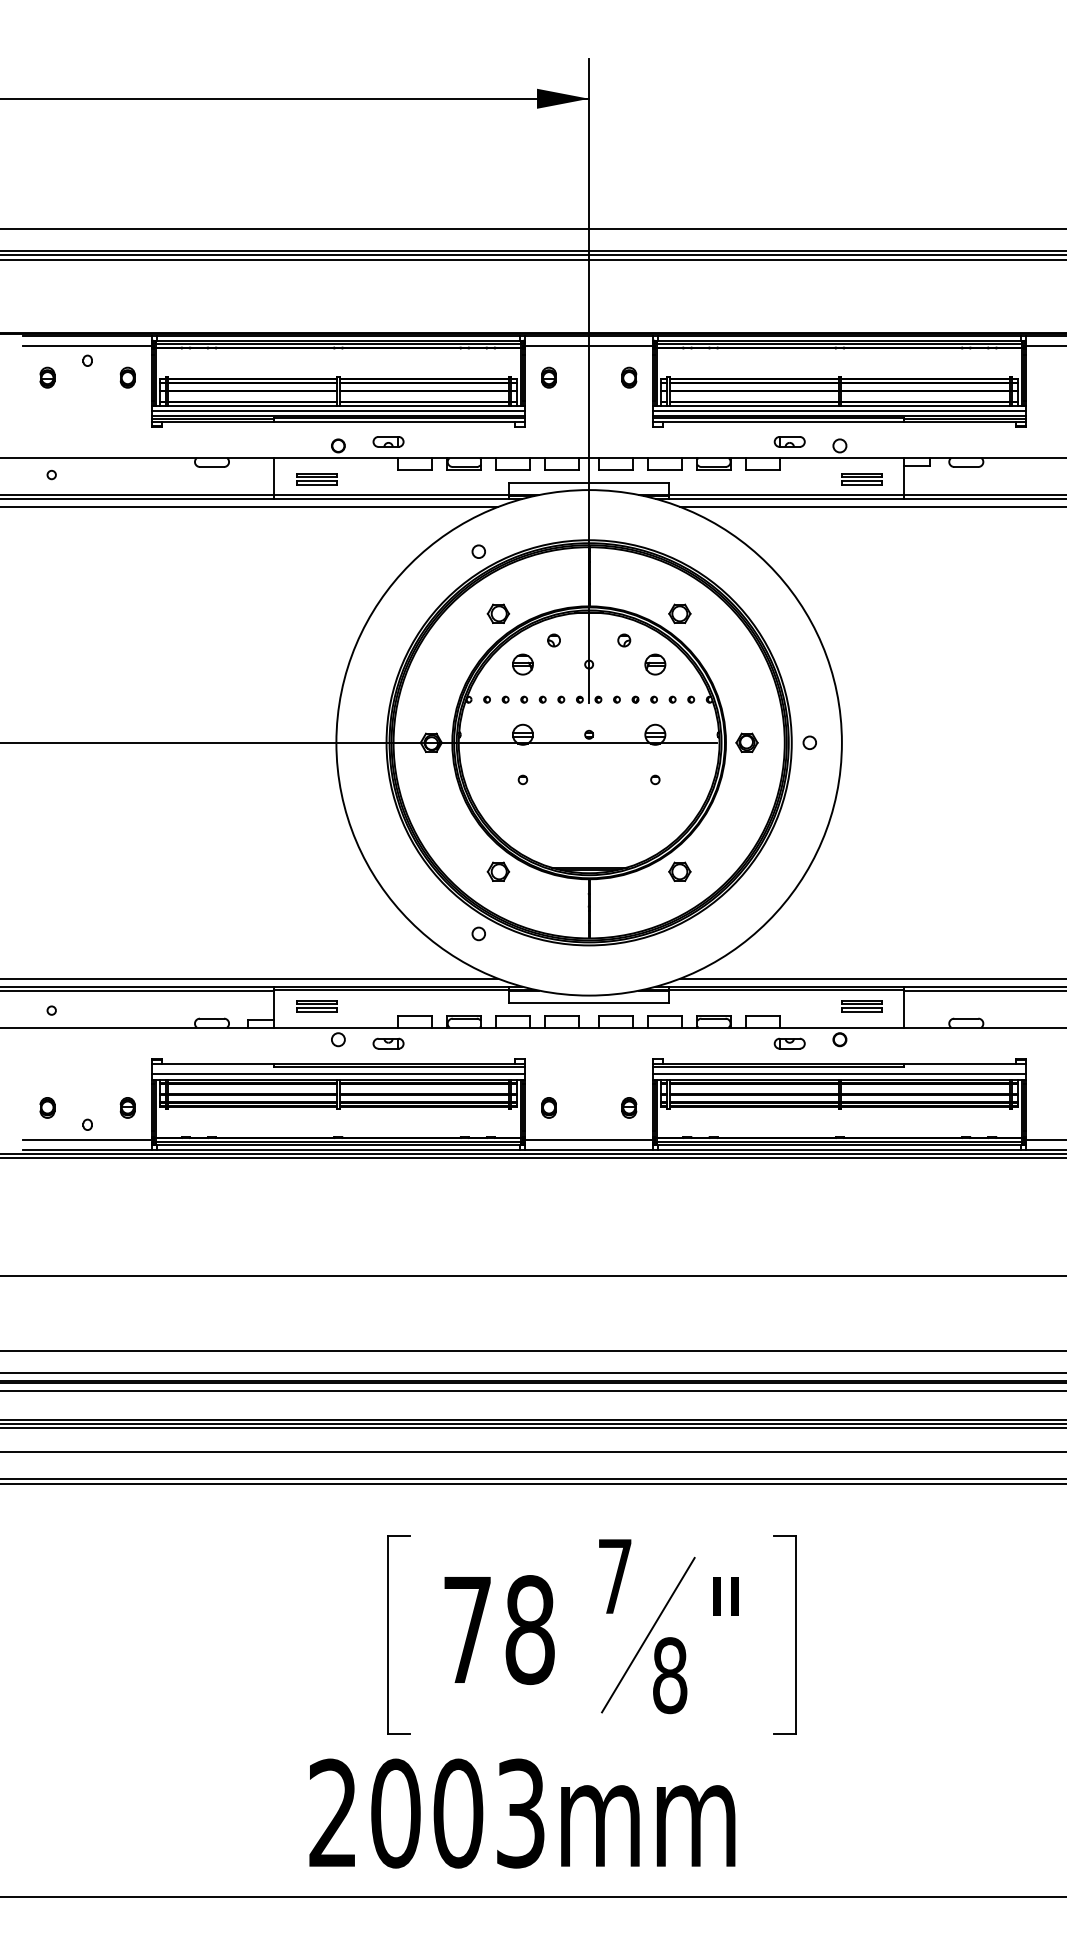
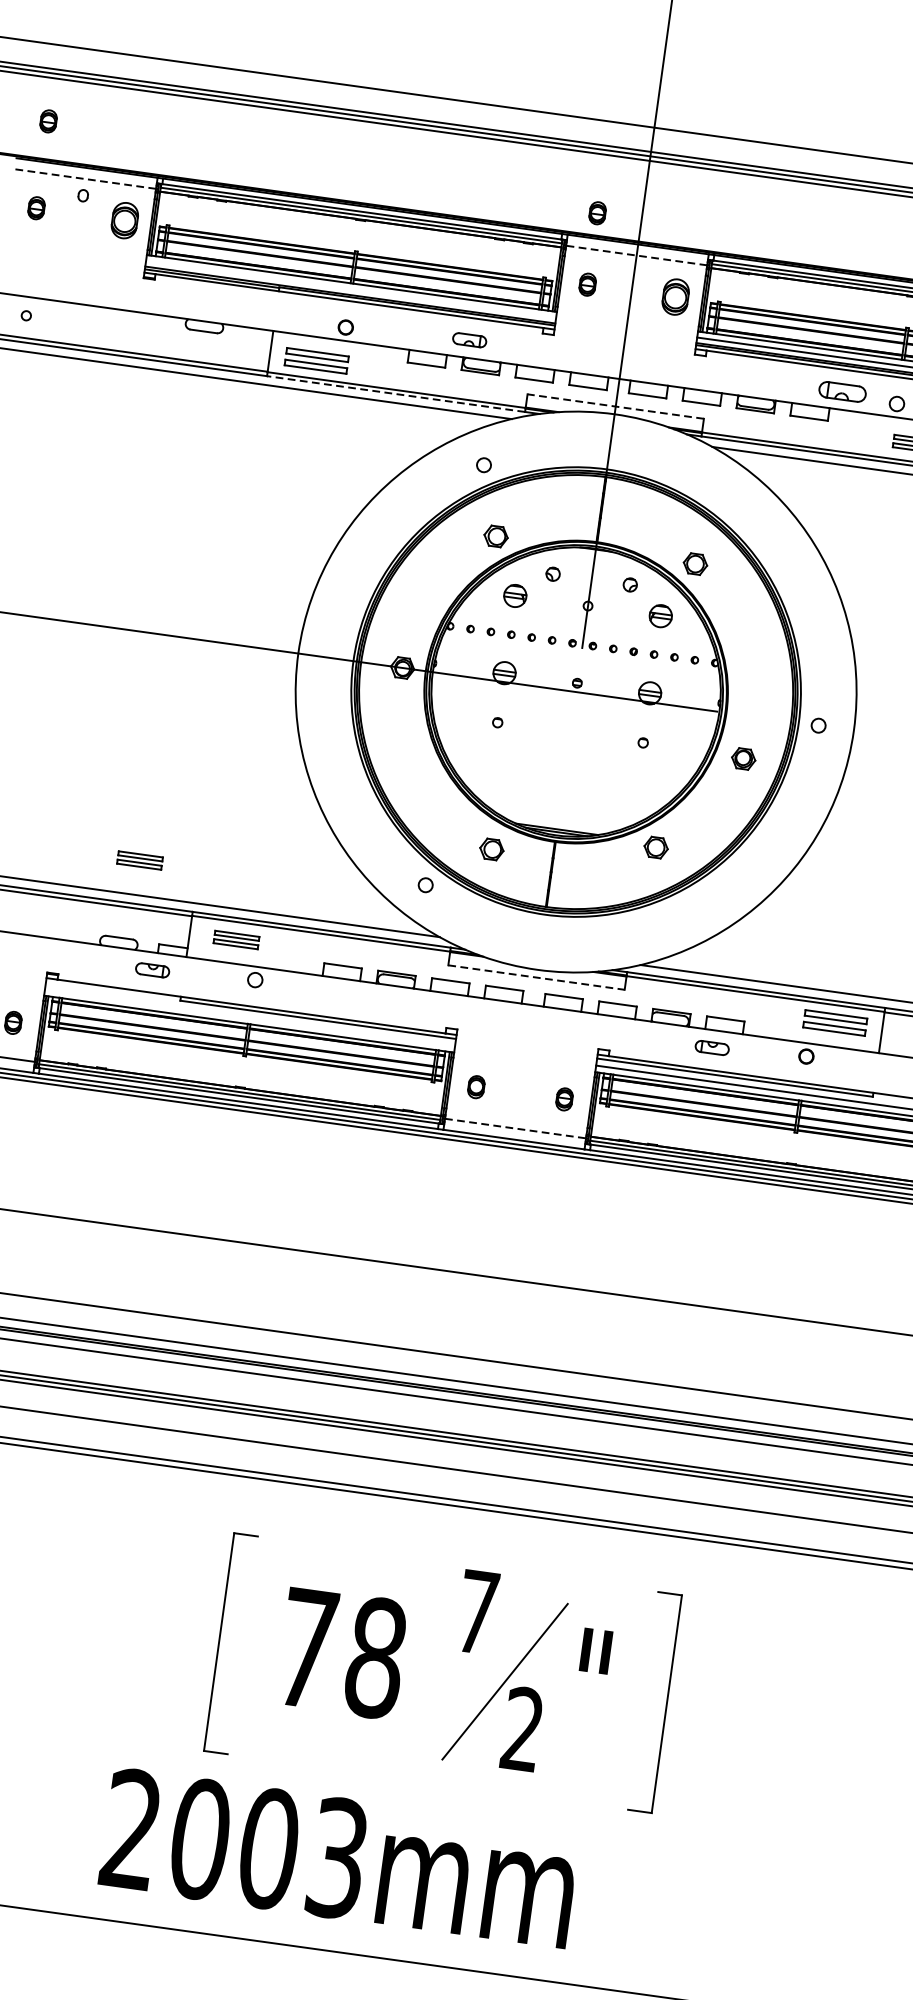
part: (47, 298) -> (48, 121), added
part: (548, 312) -> (597, 212), added
line: (87, 345) -> (85, 178), solid -> dashed
line: (588, 345) -> (635, 255), solid -> dashed
part: (127, 377) -> (124, 220), size x1.6
part: (629, 377) -> (676, 296), size x1.6
line: (337, 411) -> (350, 289), removed
part: (388, 441) -> (469, 339), moved
part: (789, 441) -> (842, 391), size x1.4
part: (316, 479) -> (316, 361), size x1.4
line: (588, 483) -> (614, 406), solid -> dashed
line: (391, 499) -> (396, 394), solid -> dashed
part: (746, 742) -> (743, 758), moved
part: (498, 871) -> (491, 849), moved
part: (220, 947) -> (139, 860), added
line: (589, 1002) -> (536, 977), solid -> dashed
part: (861, 1006) -> (835, 1023), size x1.4
part: (388, 1043) -> (152, 970), moved
part: (789, 1043) -> (711, 1047), moved
line: (337, 1073) -> (249, 1017), removed
line: (589, 1140) -> (515, 1129), solid -> dashed
text: (670, 1675) -> (523, 1729), 8 -> 2

